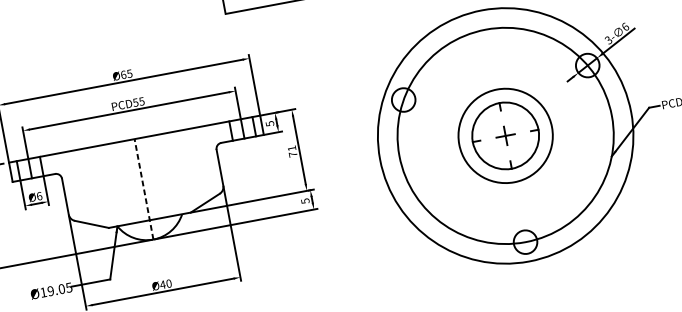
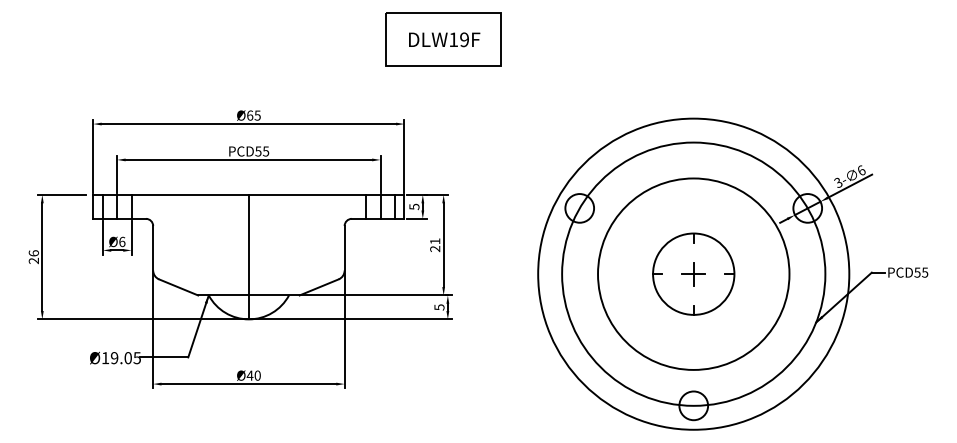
circle: (505, 135) -> (693, 273), size x1.67
text: (293, 154) -> (435, 248), 71 -> 21
line: (143, 188) -> (248, 256), dashed -> solid

